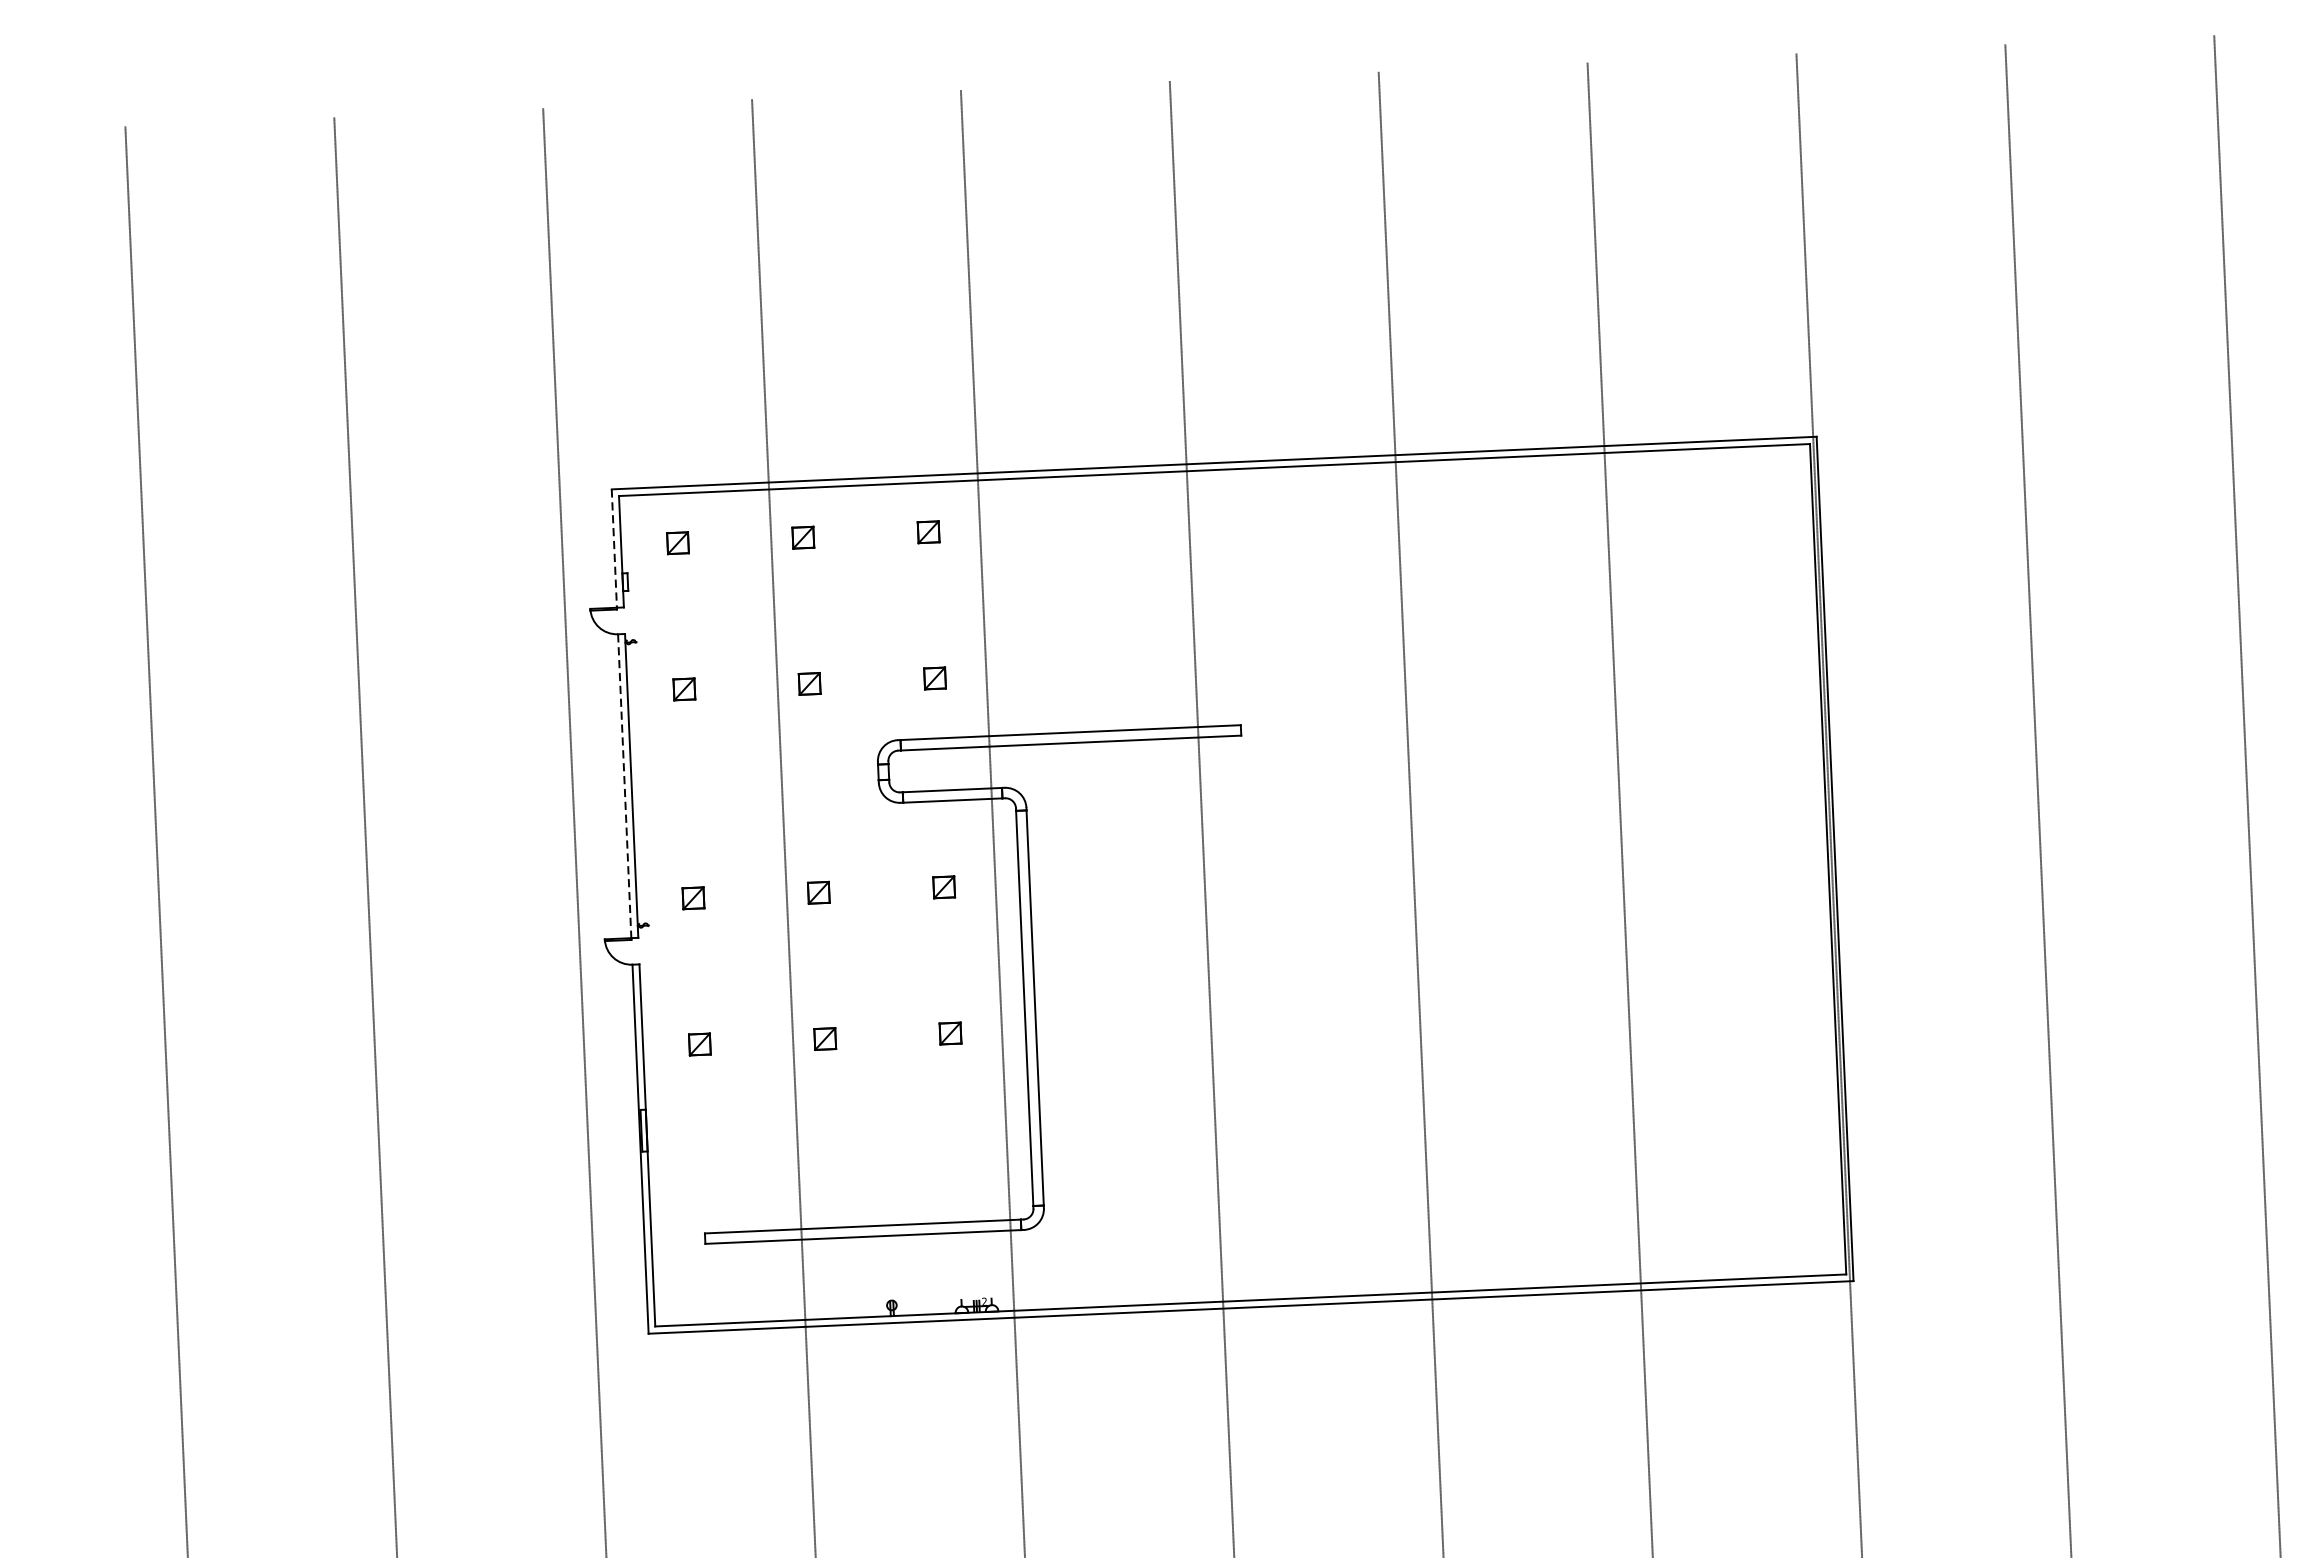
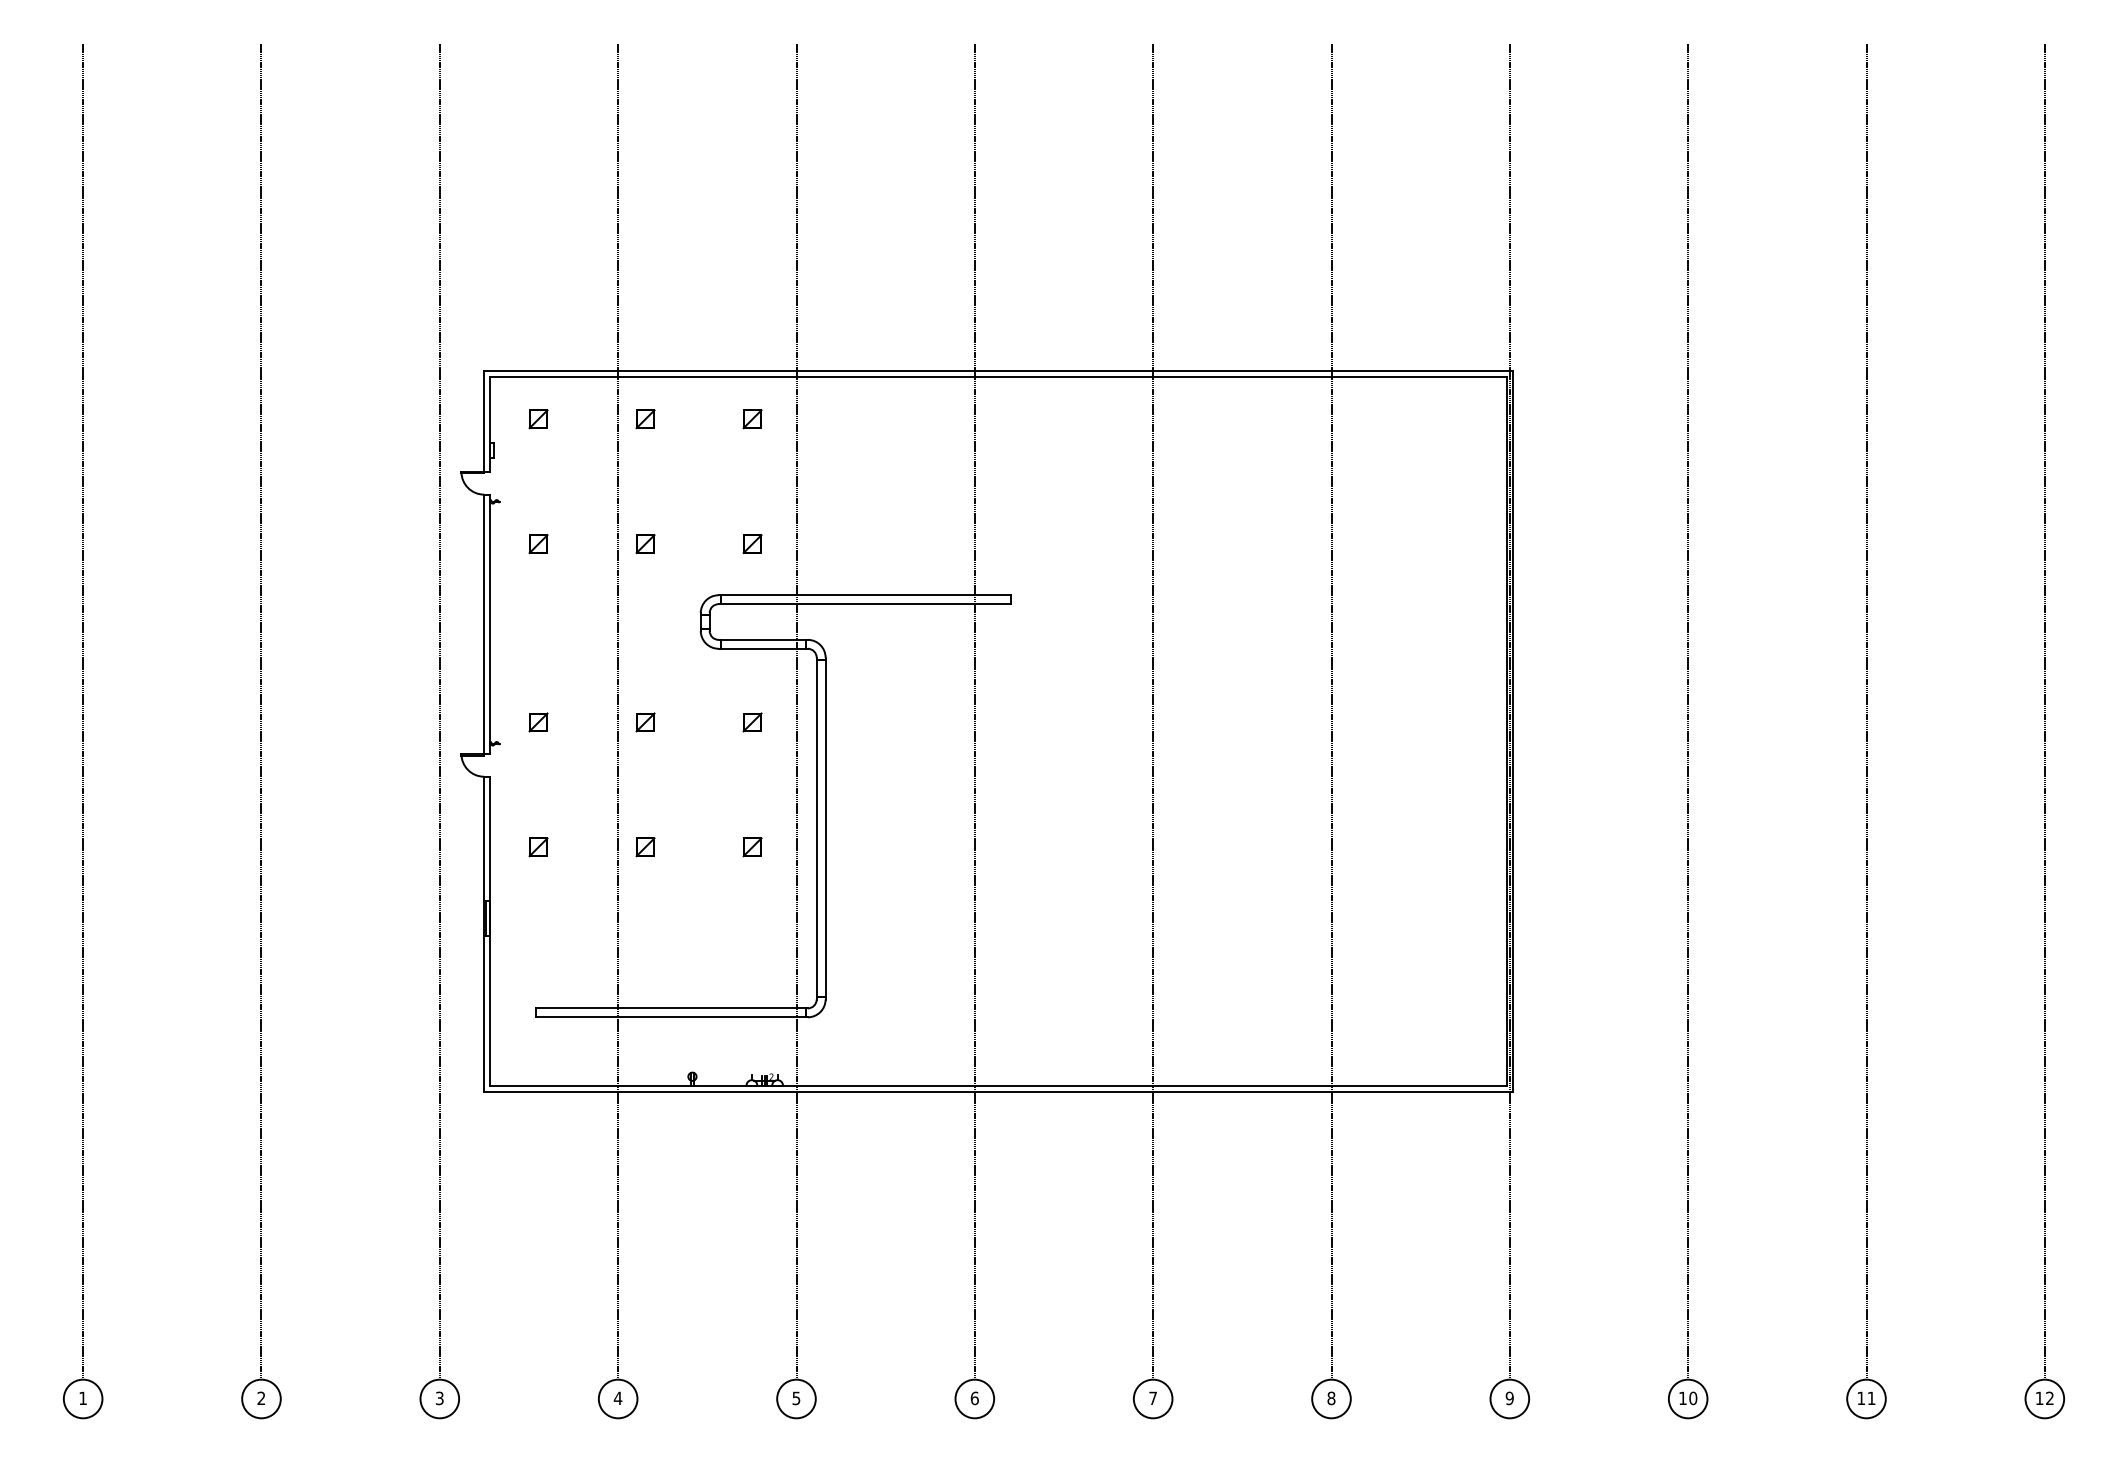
line: (614, 548) -> (484, 421), dashed -> solid
line: (625, 786) -> (484, 624), dashed -> solid

